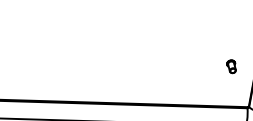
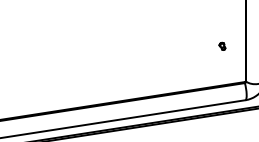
part: (231, 66) -> (222, 46), size x0.6

